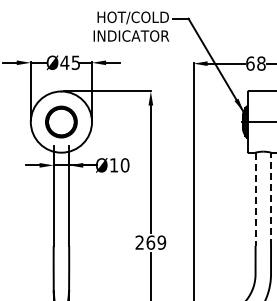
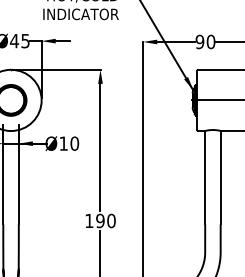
text: (255, 63) -> (205, 41), 68 -> 90
line: (255, 199) -> (205, 177), dashed -> solid
line: (271, 199) -> (221, 177), dashed -> solid
text: (150, 242) -> (100, 220), 269 -> 190

